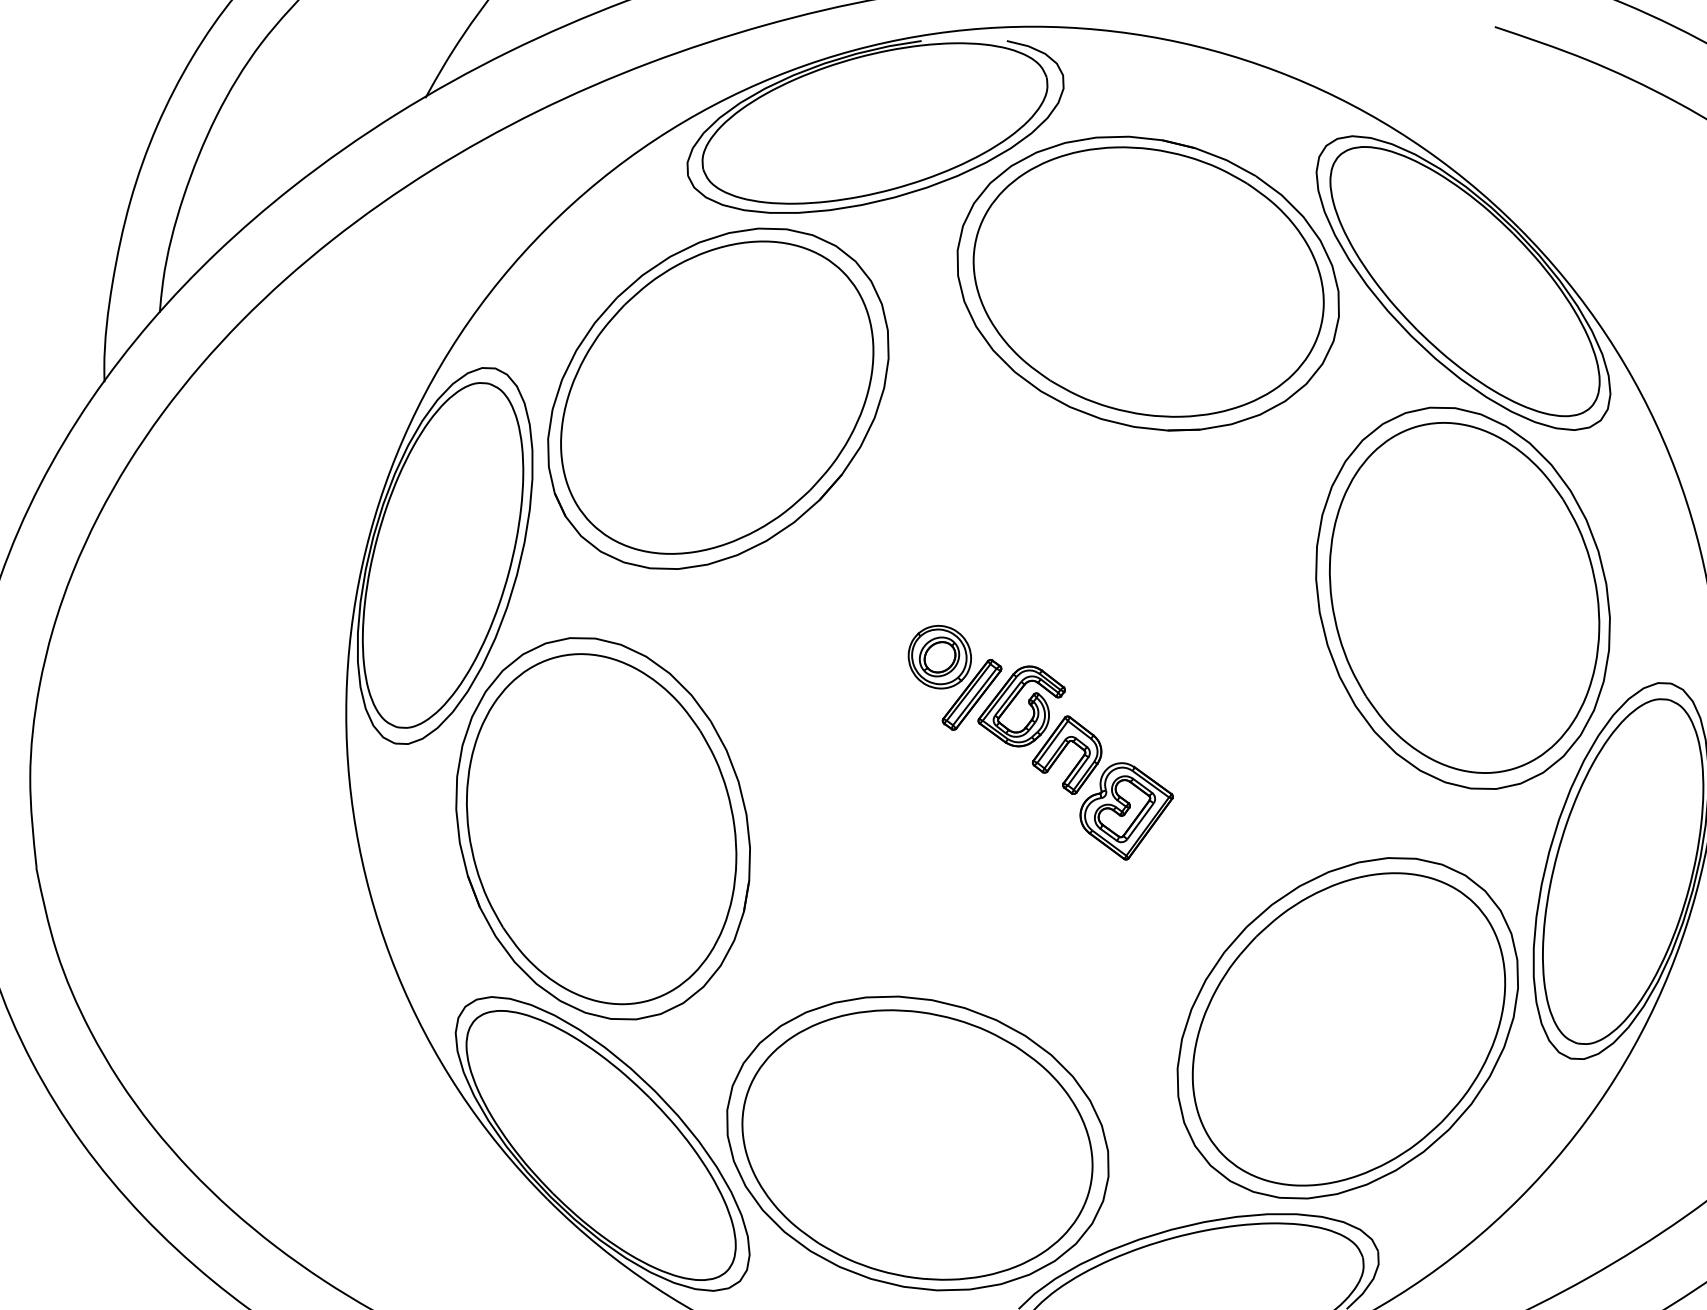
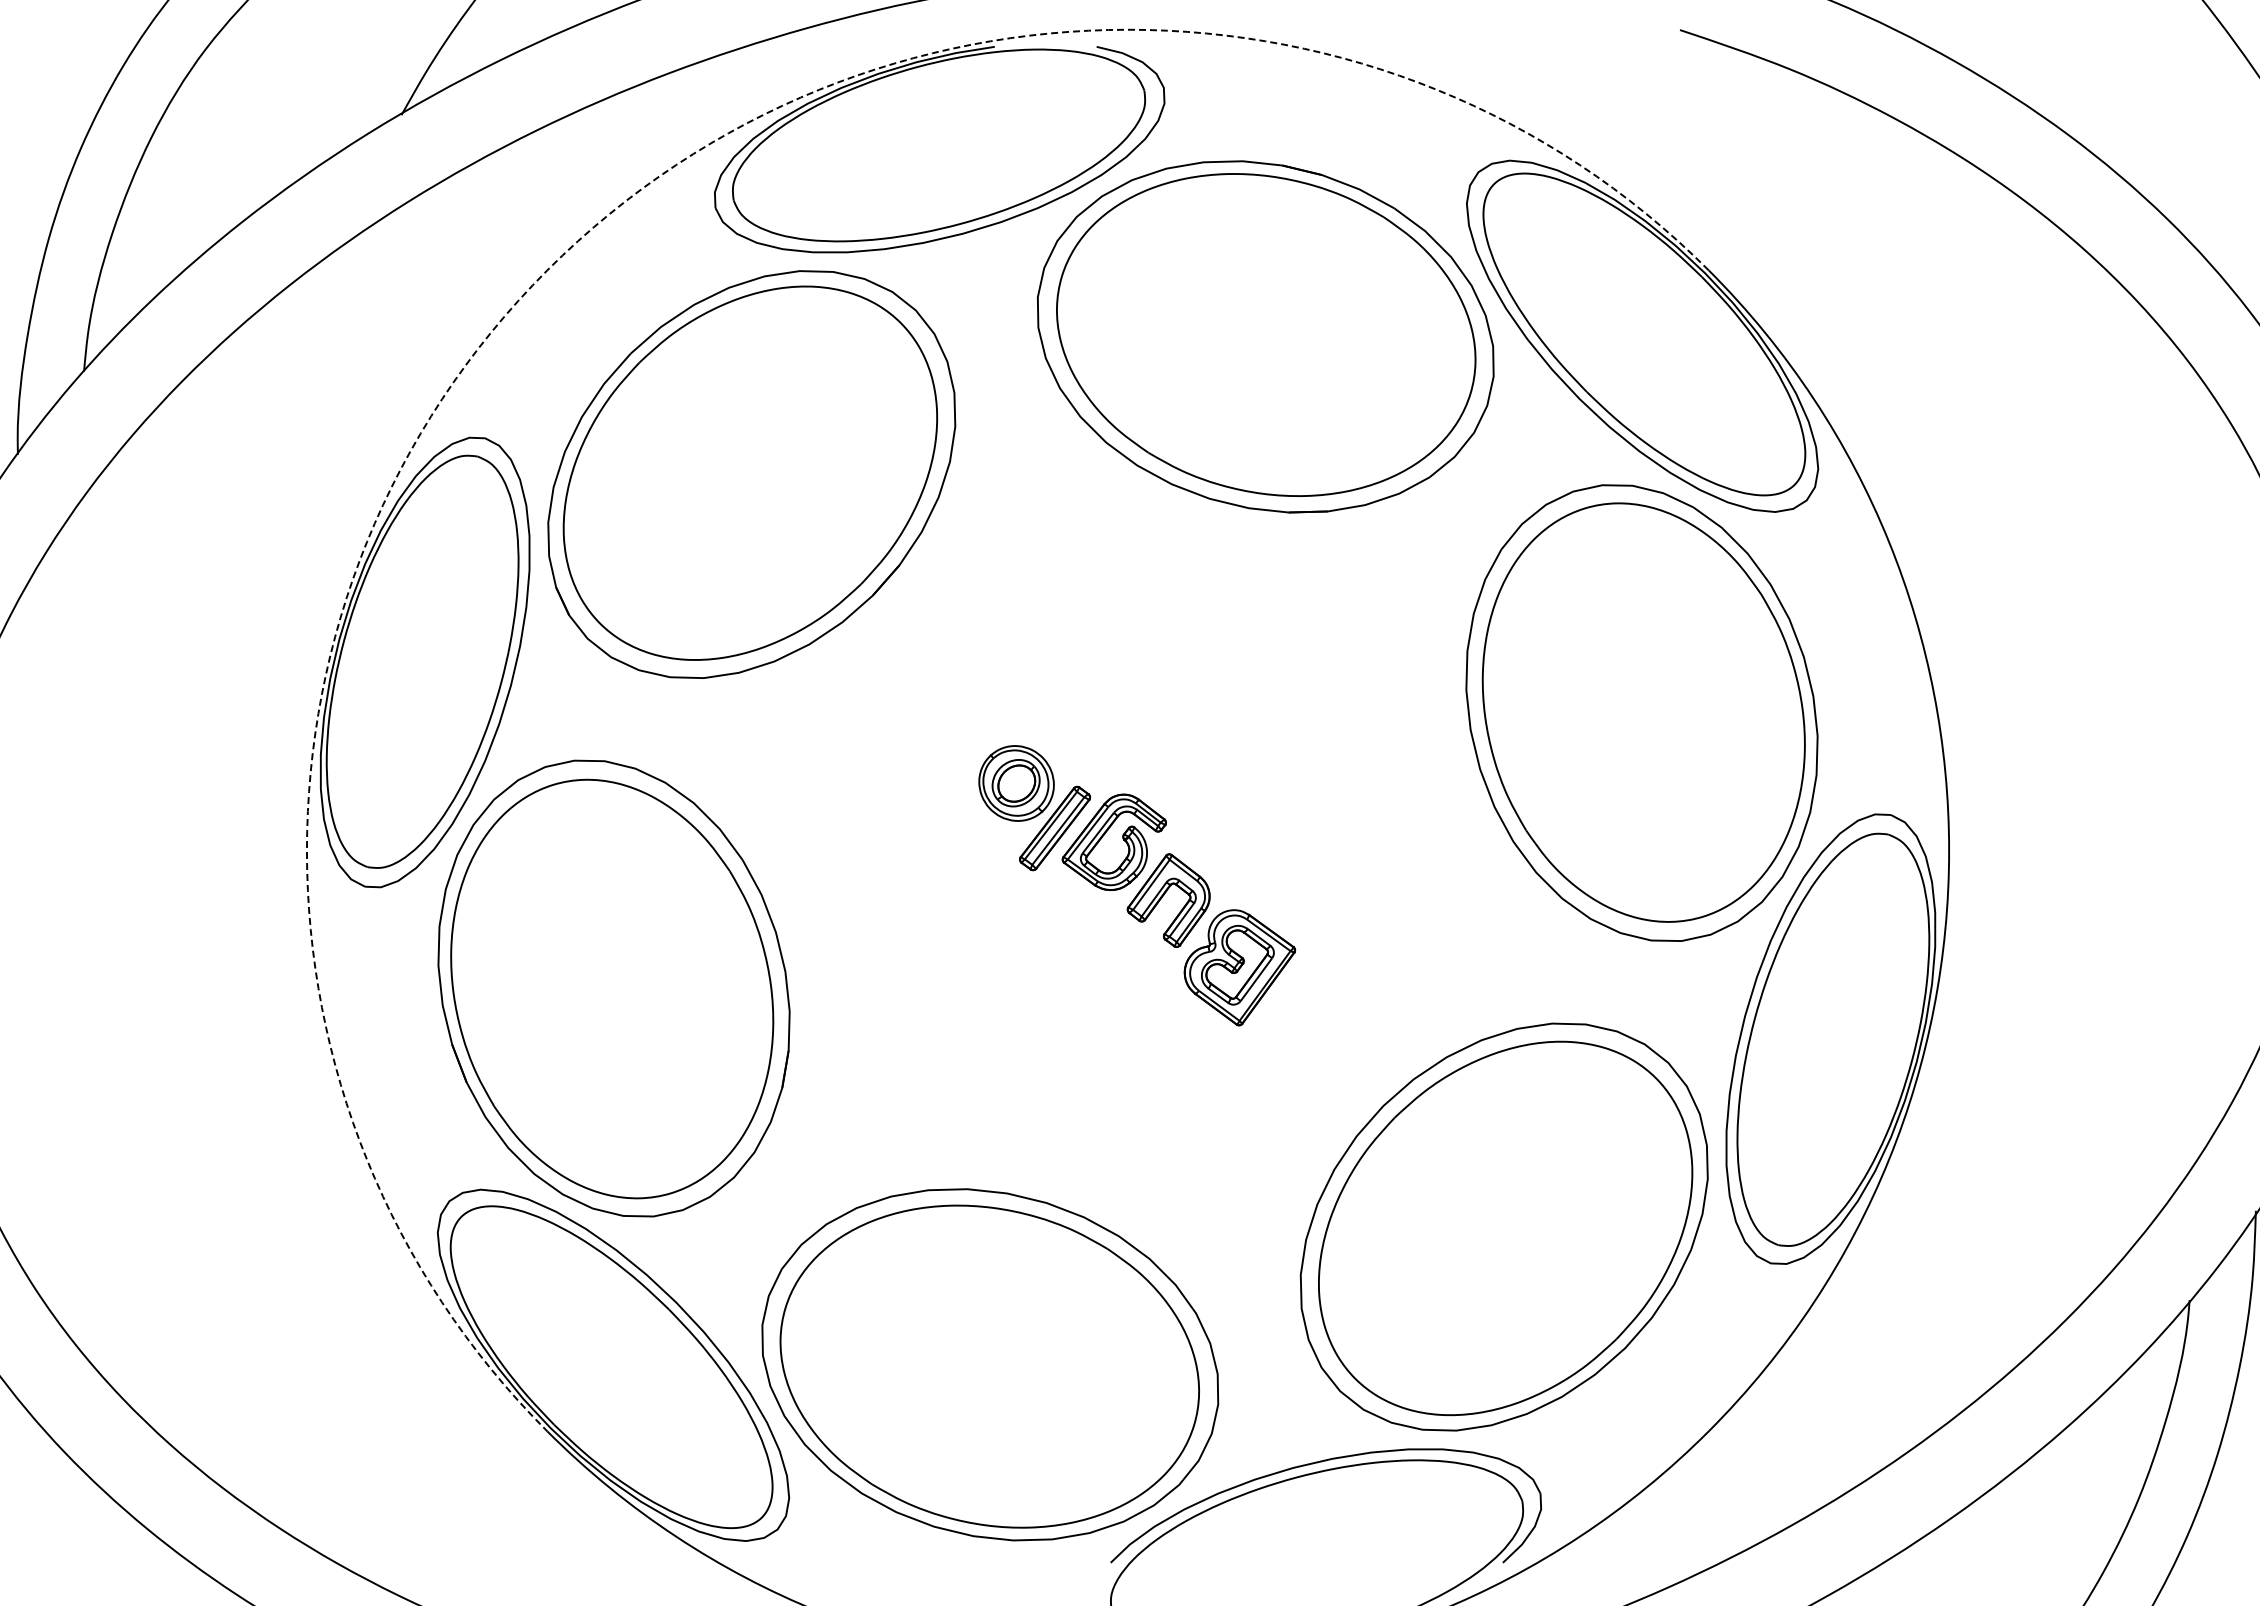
arc: (547, 228) -> (547, 270), solid -> dashed

